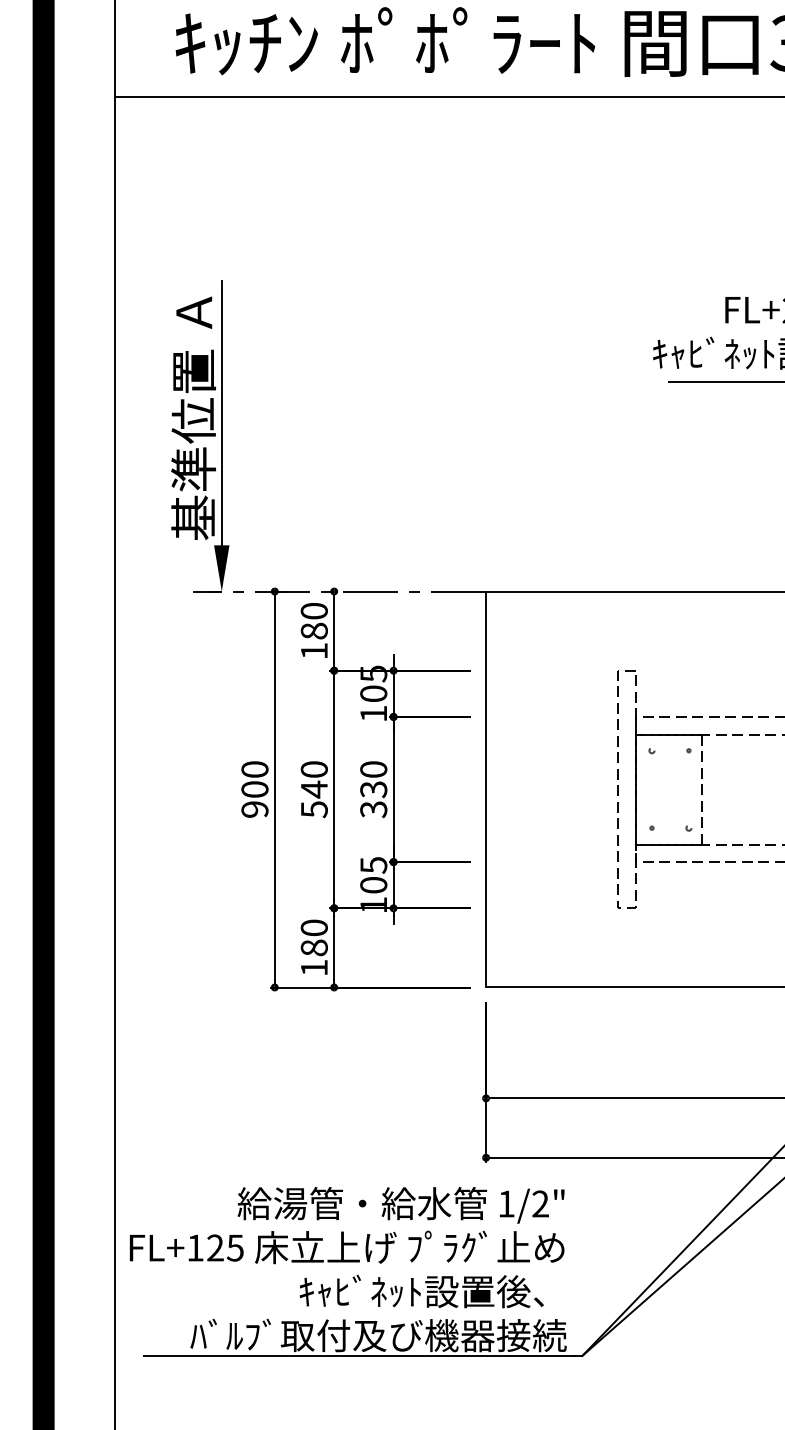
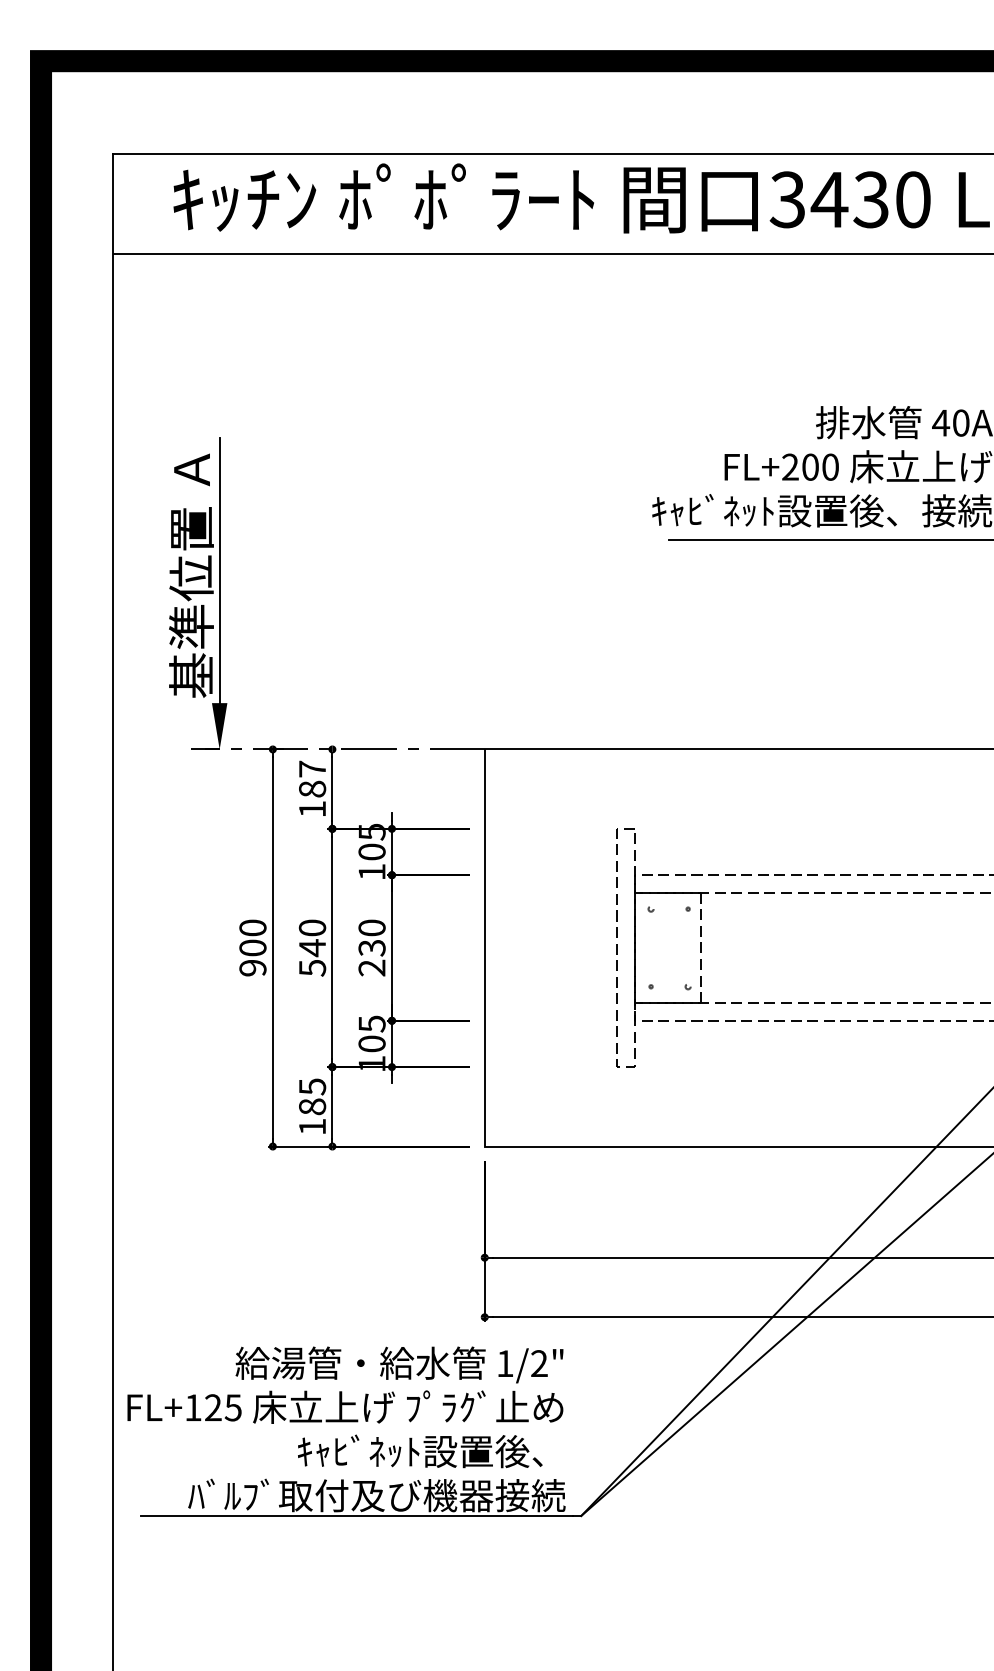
text: (314, 610) -> (312, 768), 180 -> 187
text: (374, 808) -> (372, 967), 330 -> 230
text: (314, 927) -> (312, 1086), 180 -> 185

